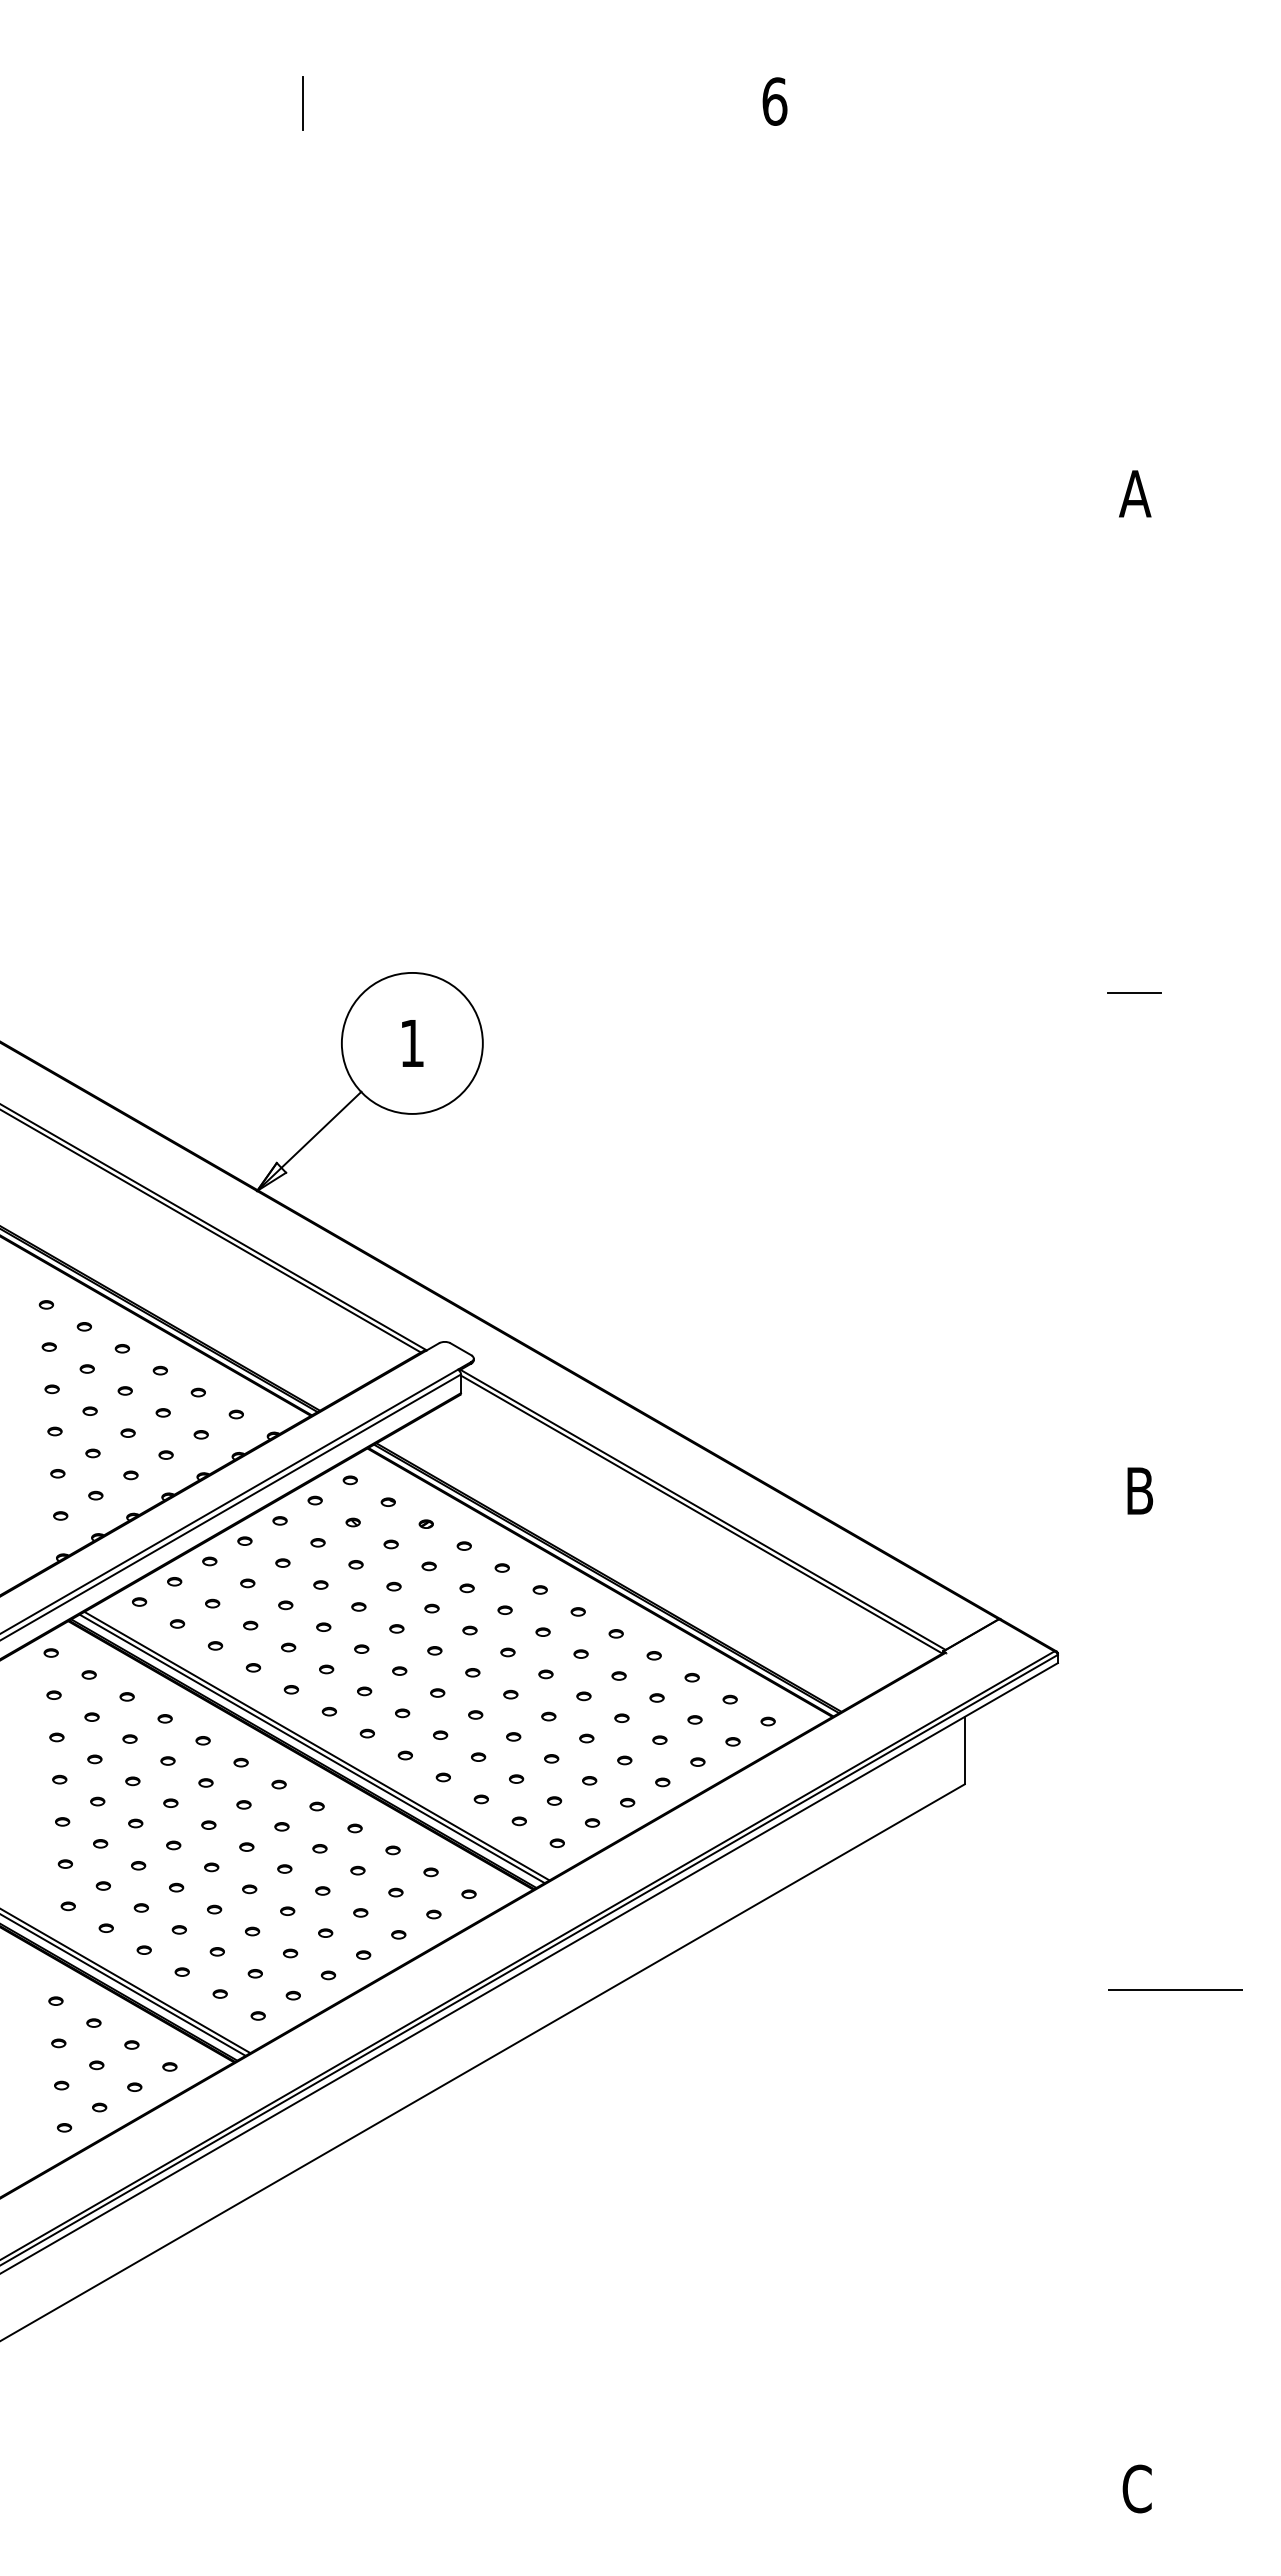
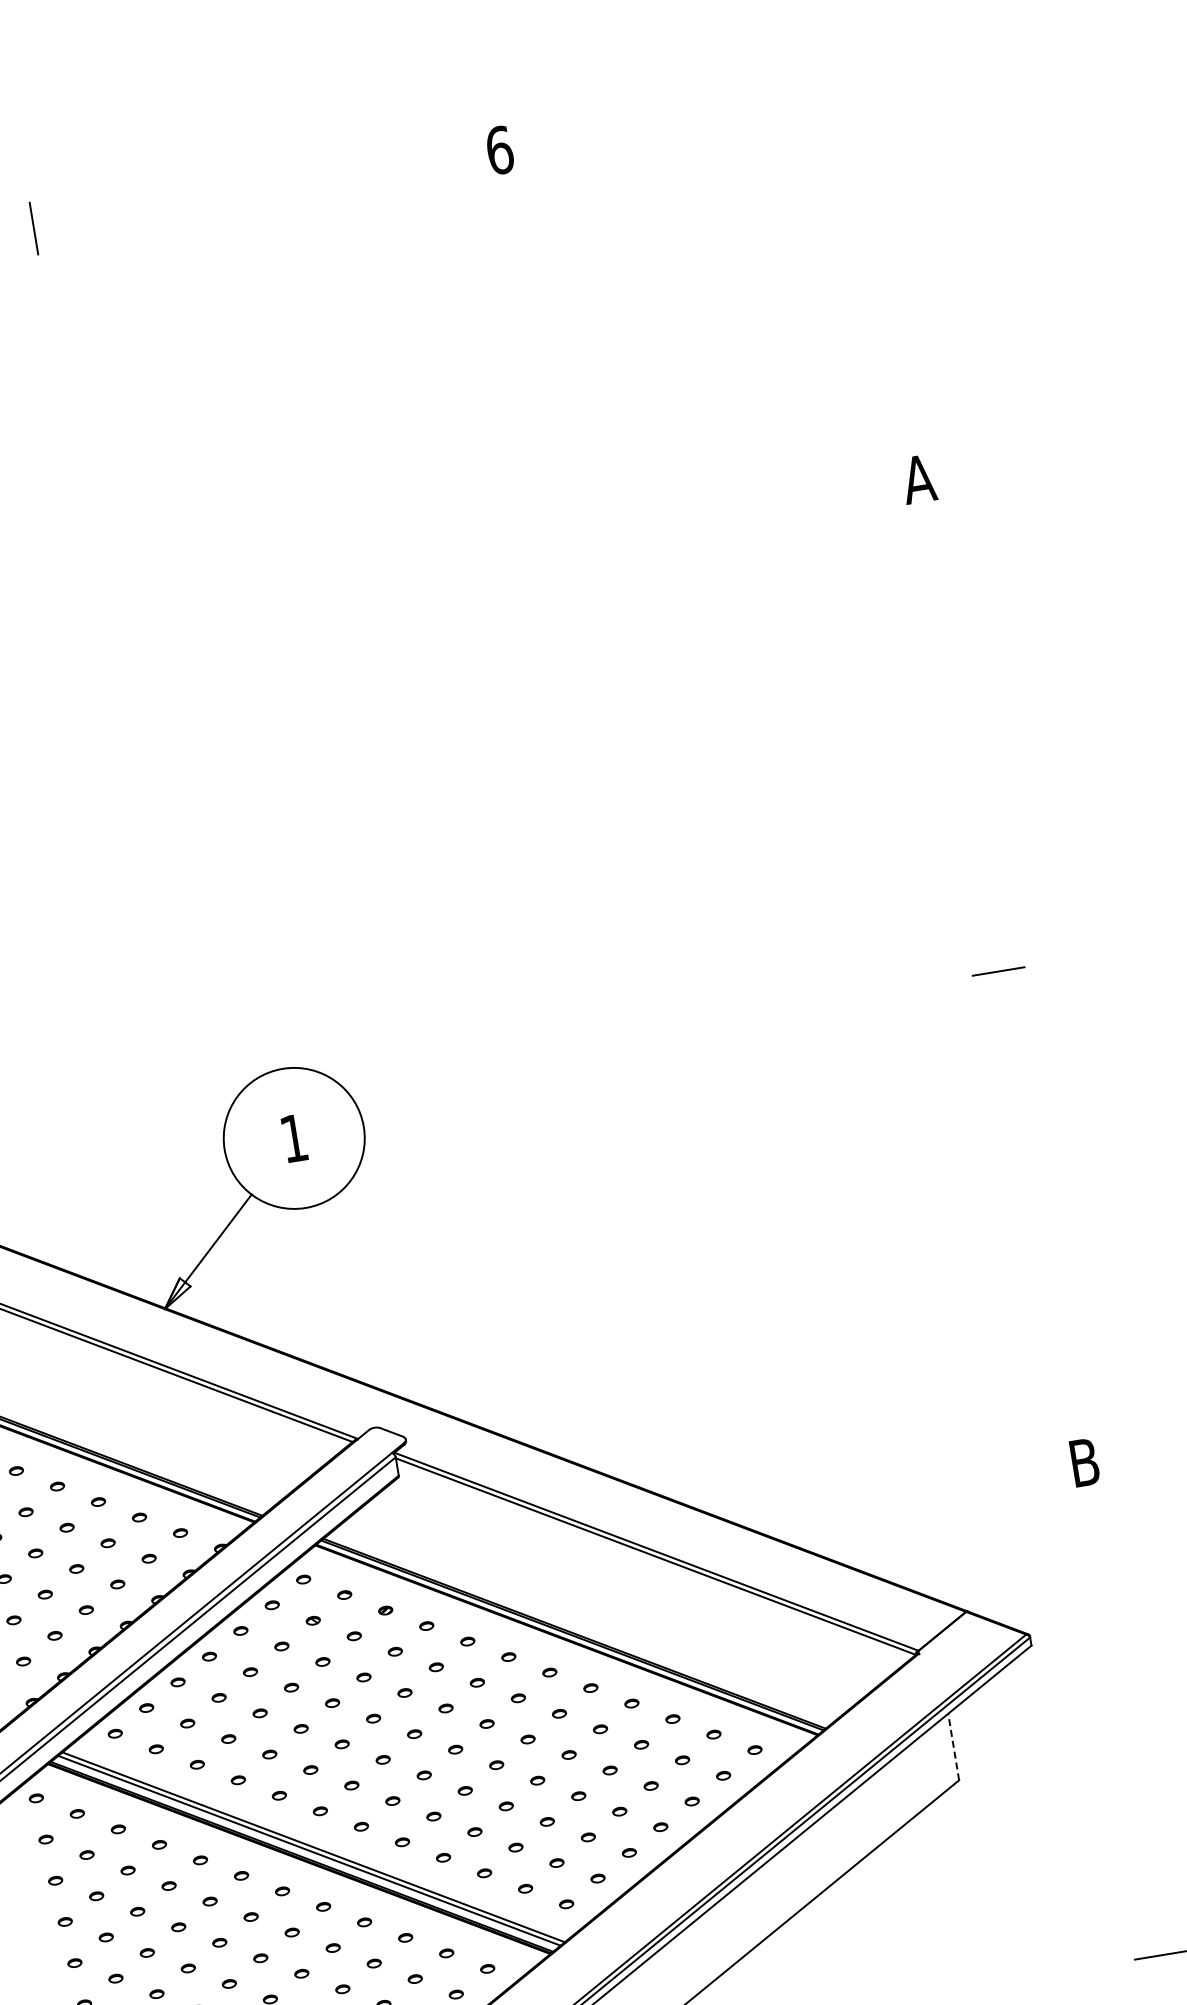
line: (964, 1750) -> (953, 1746), solid -> dashed

